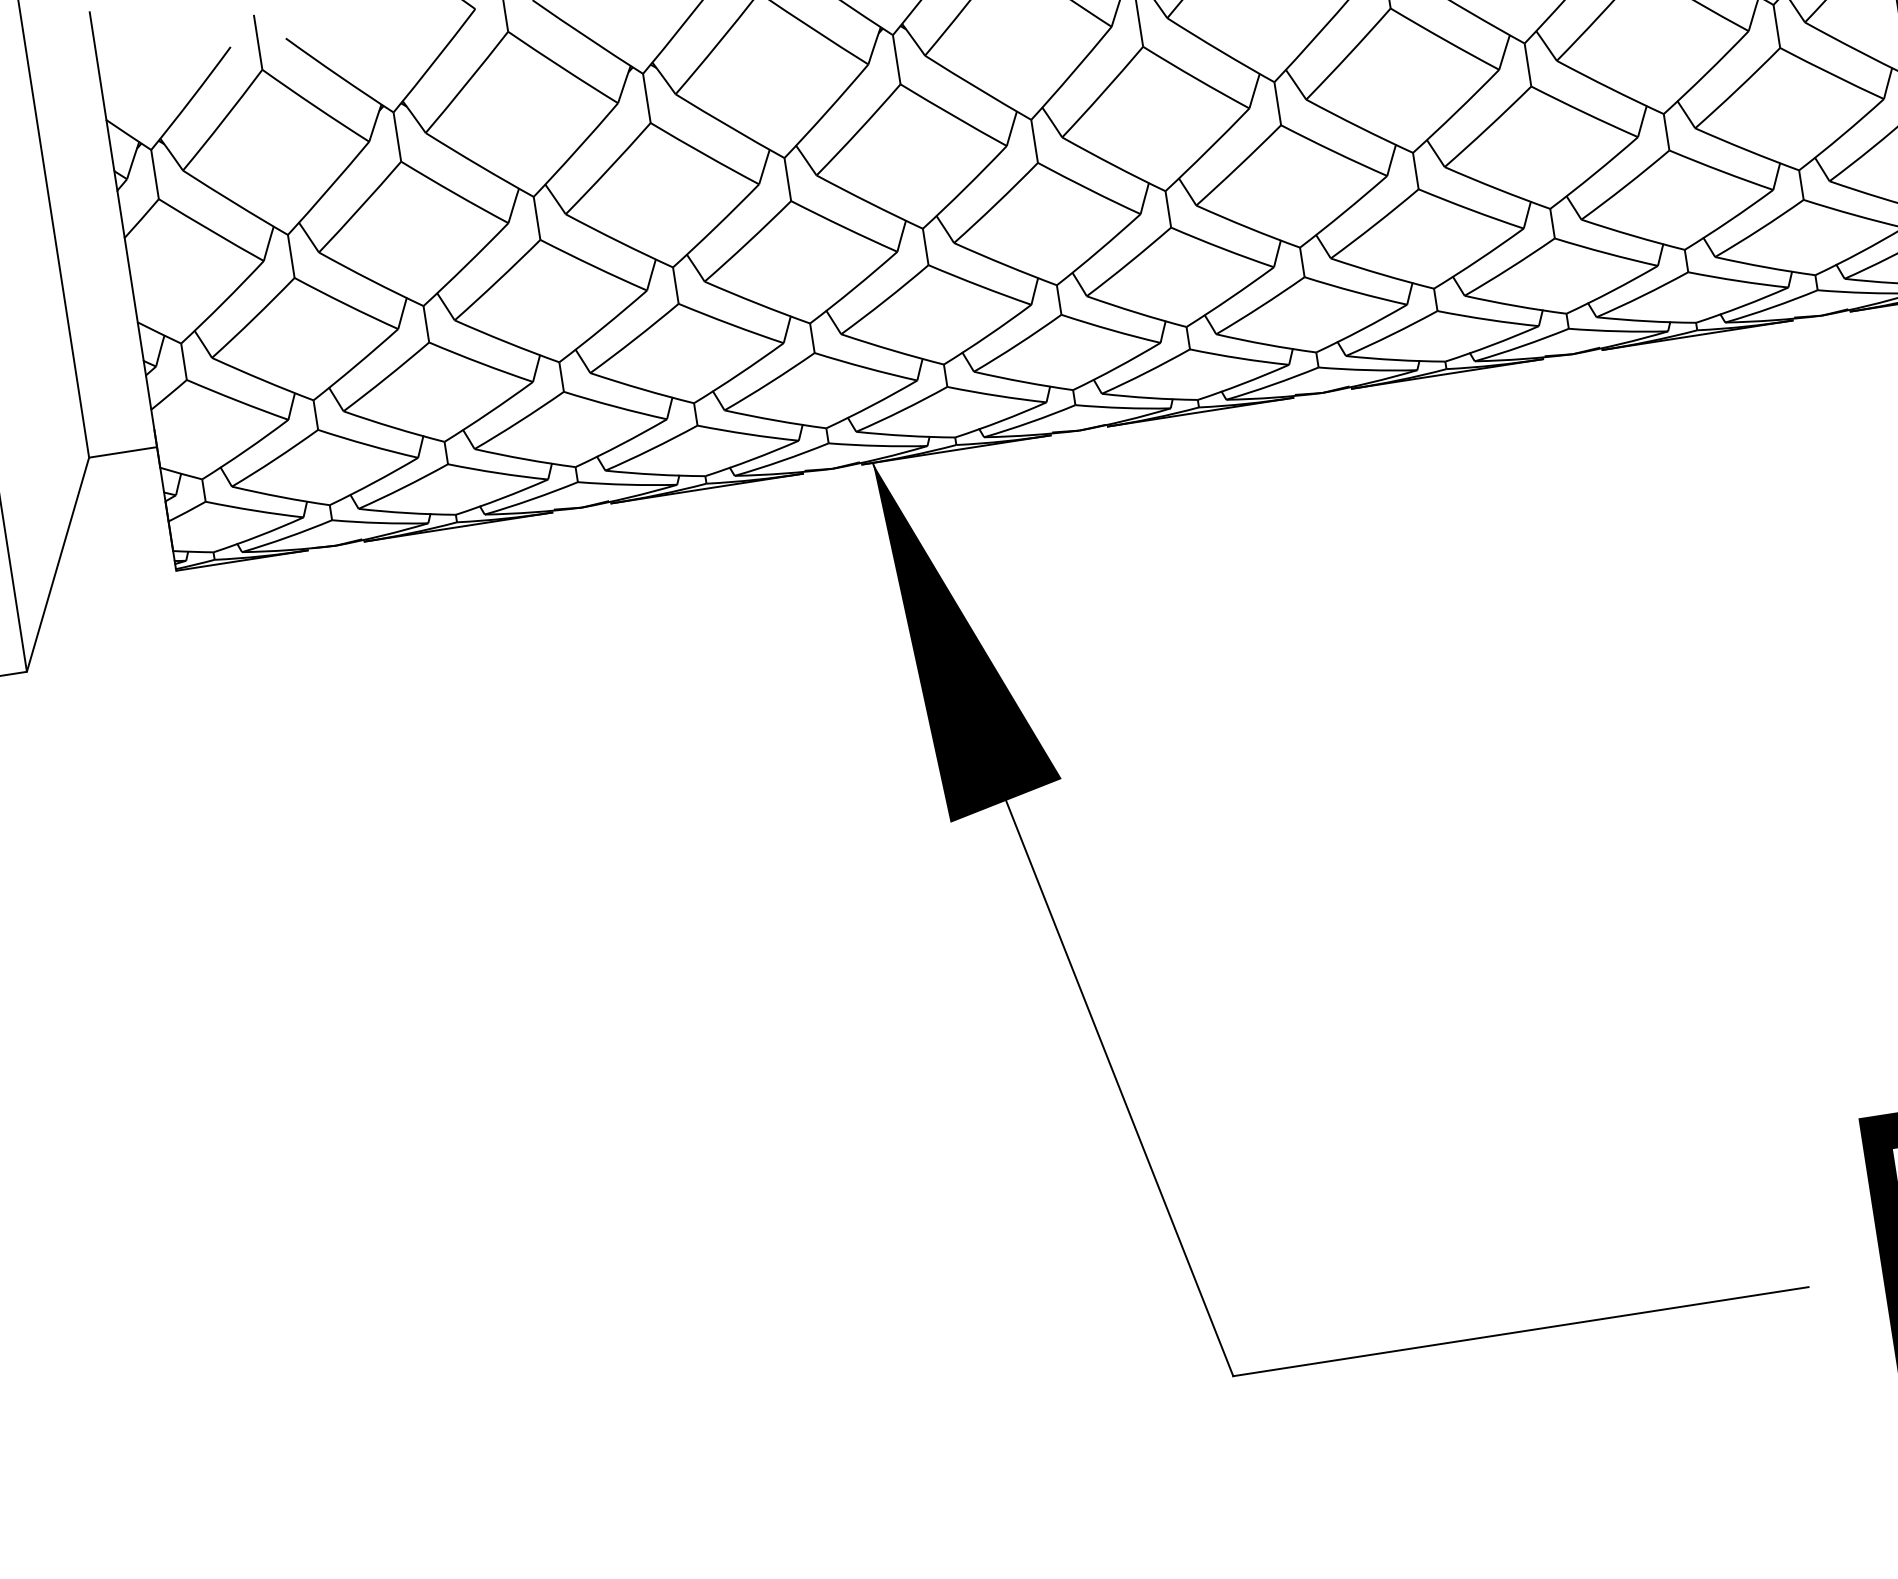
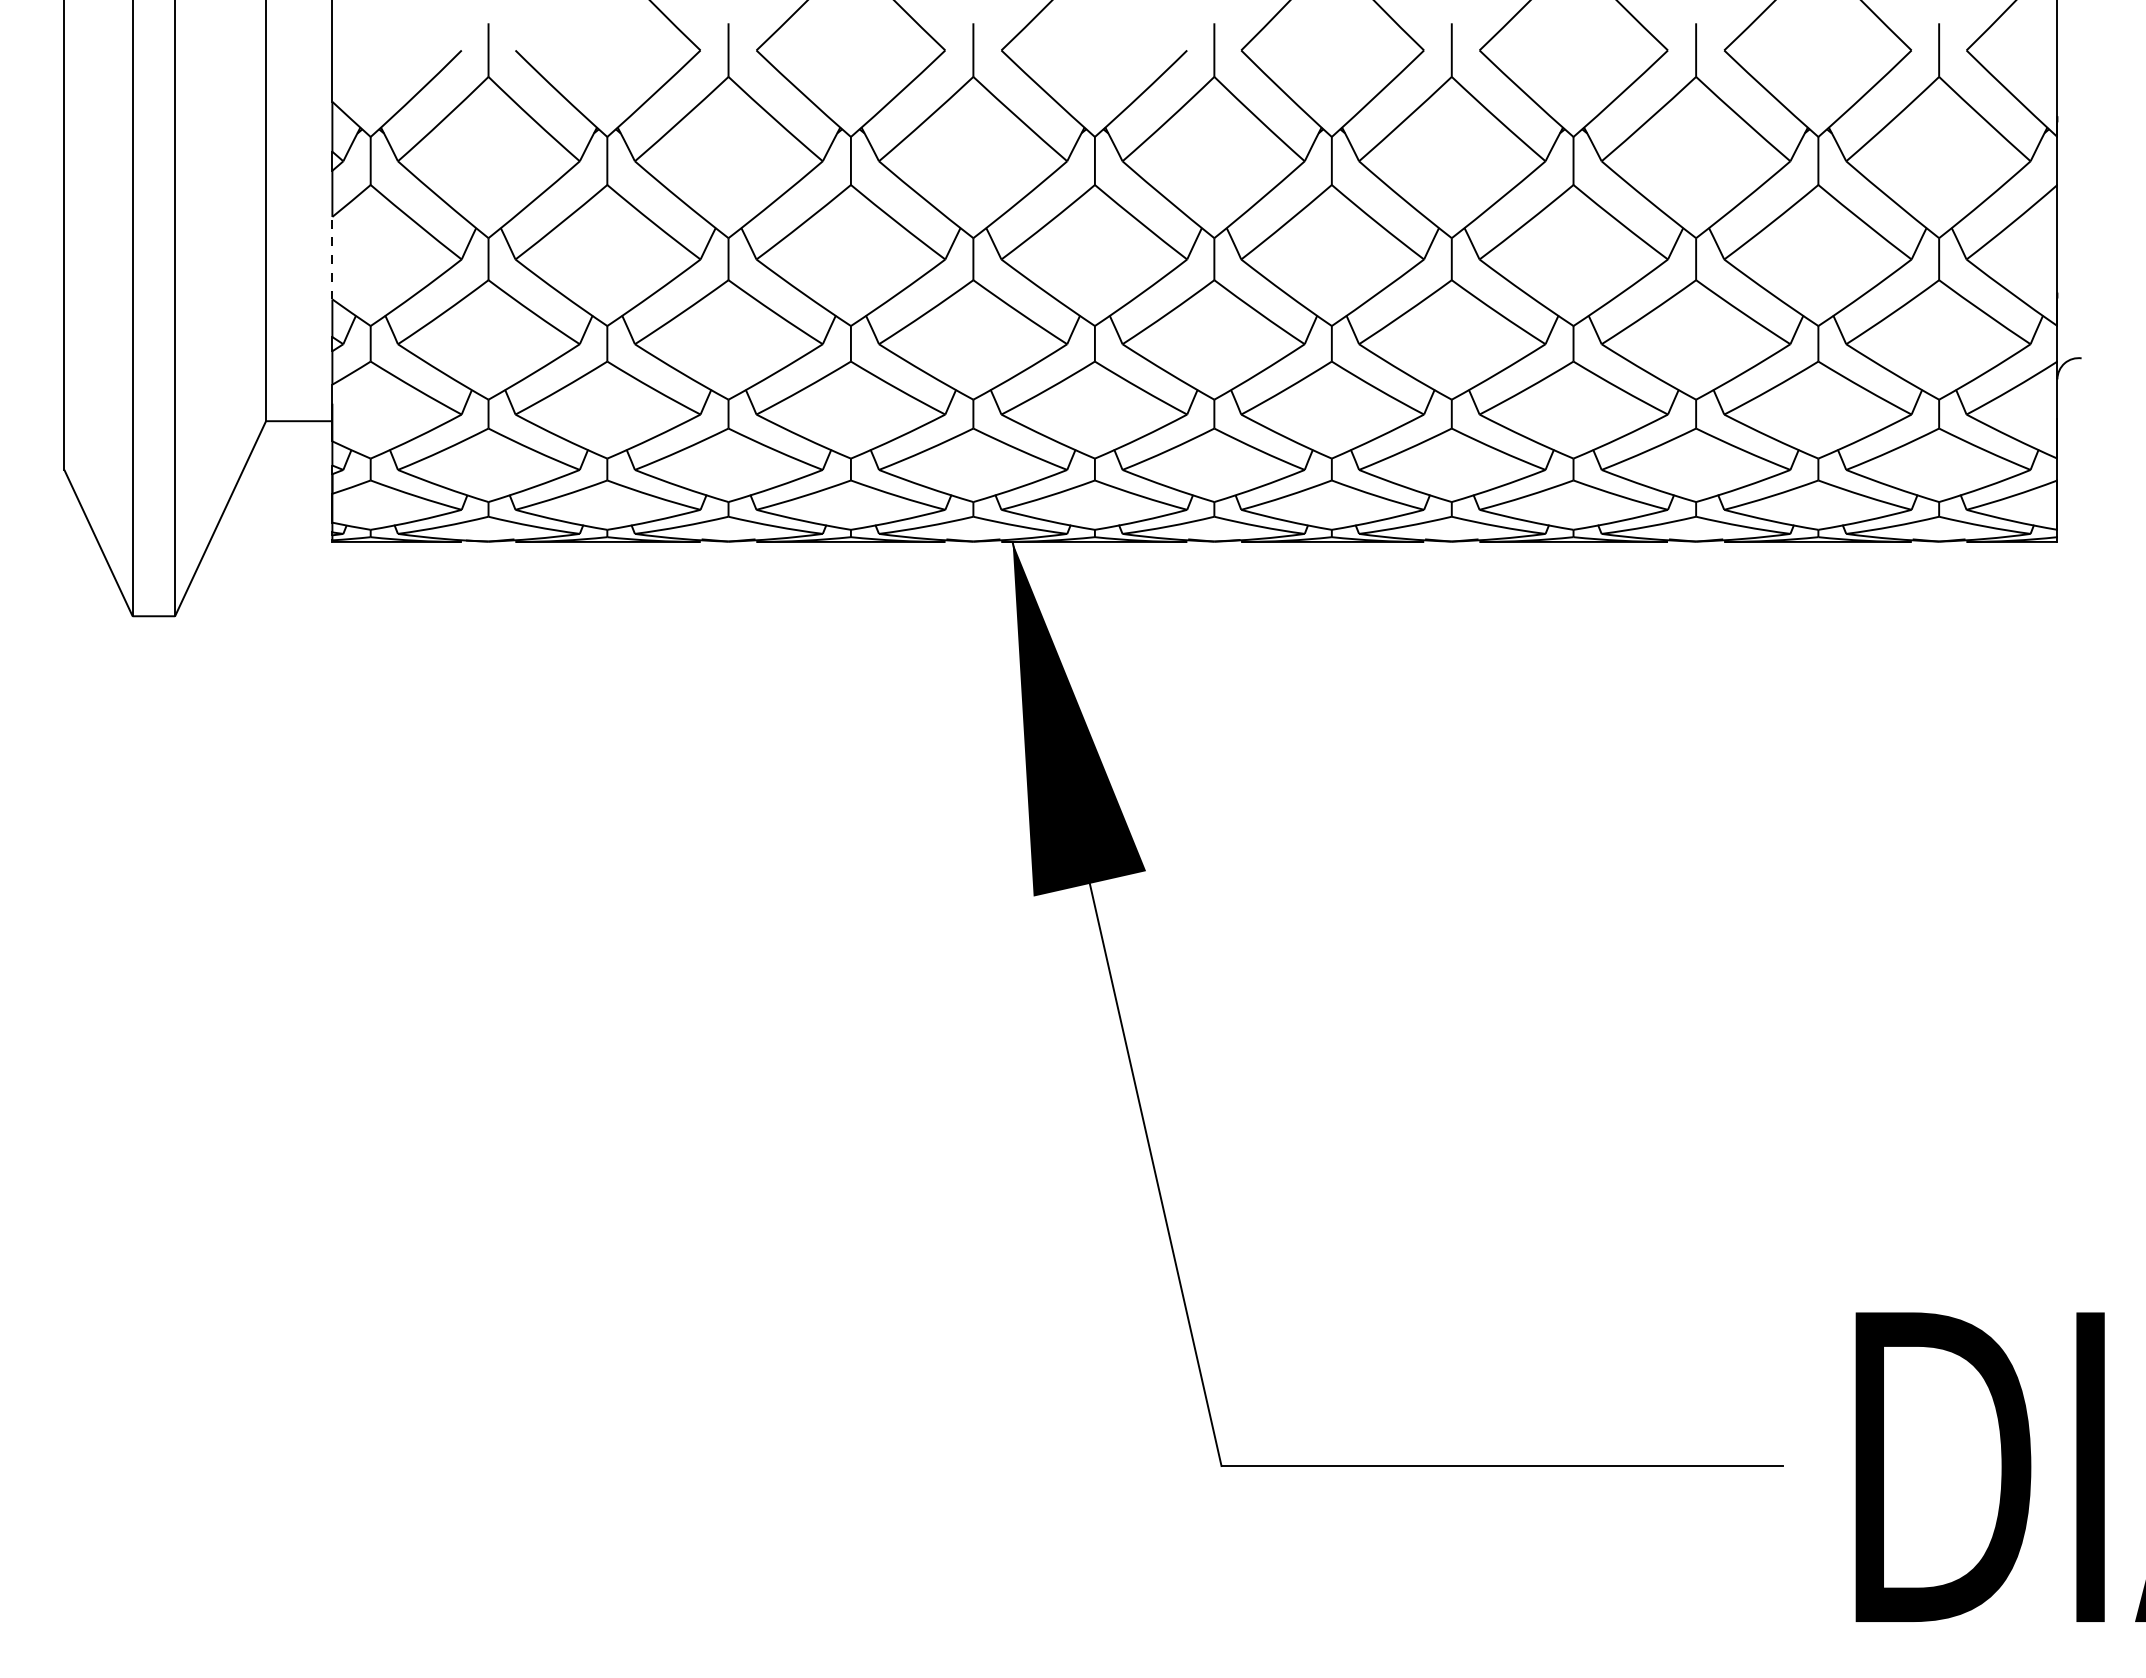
line: (131, 279) -> (332, 257), solid -> dashed

